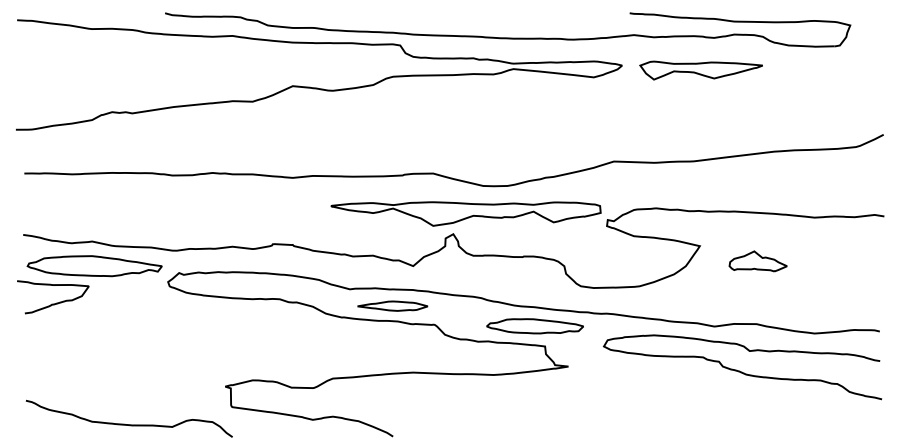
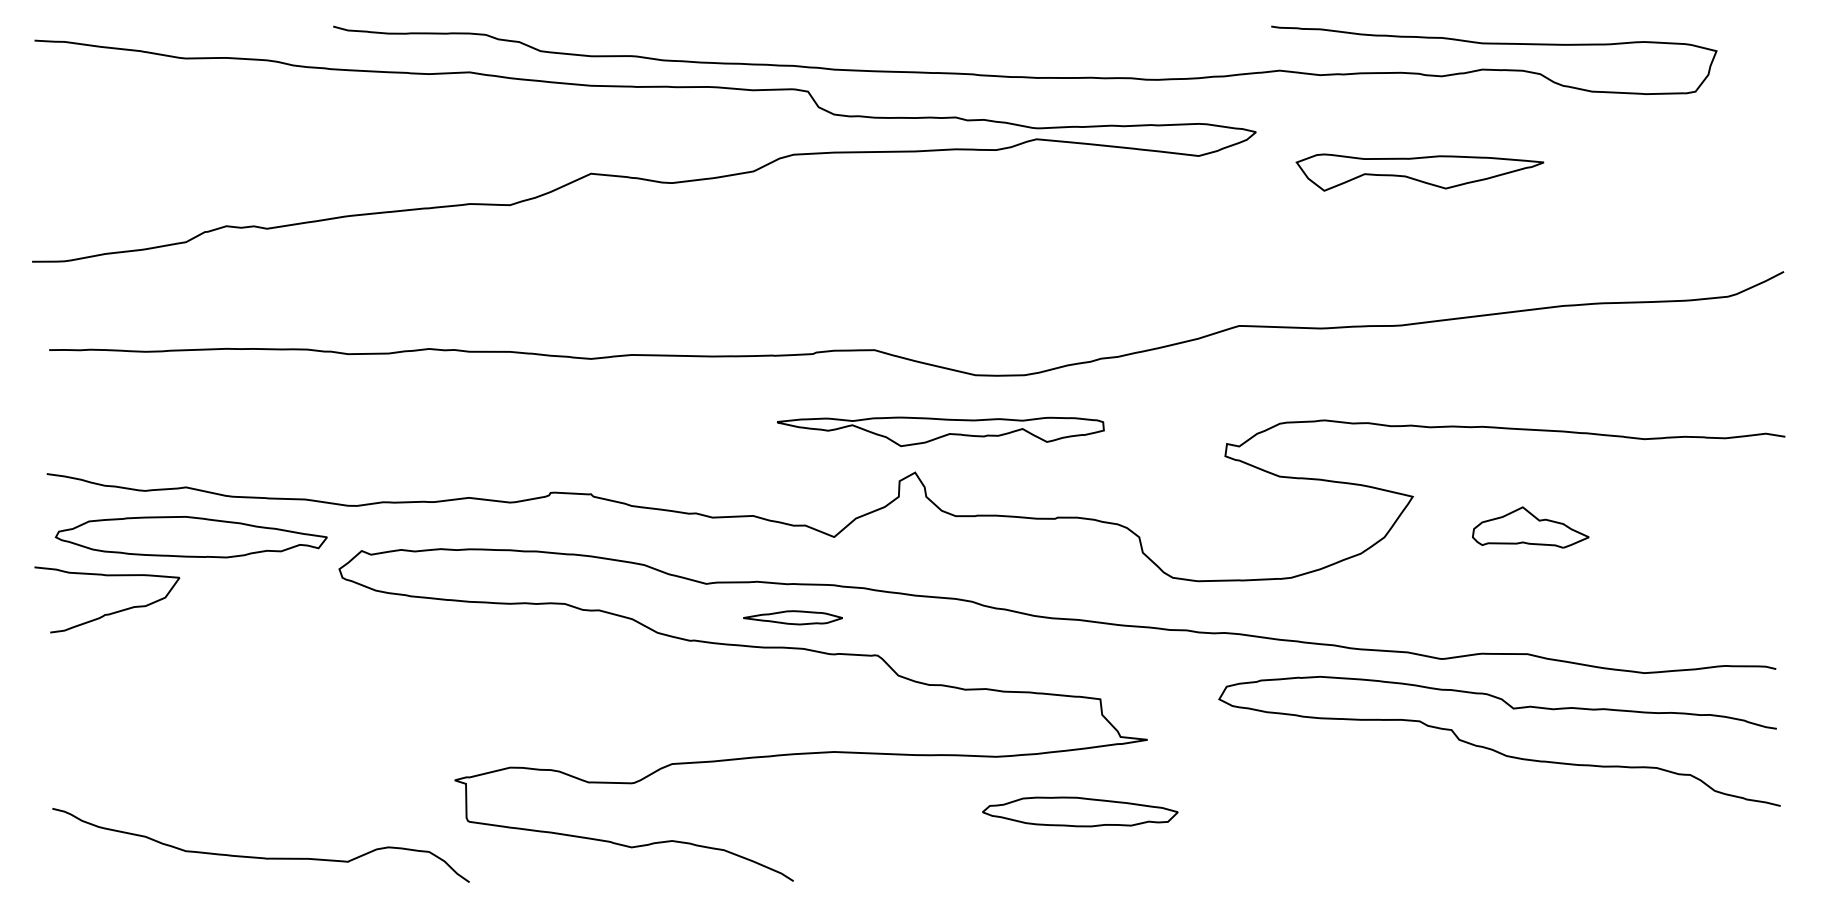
part: (700, 70) -> (1418, 172), moved
part: (465, 213) -> (939, 430), size x0.6
part: (392, 305) -> (792, 616), size x0.7
part: (534, 326) -> (1079, 812), moved

